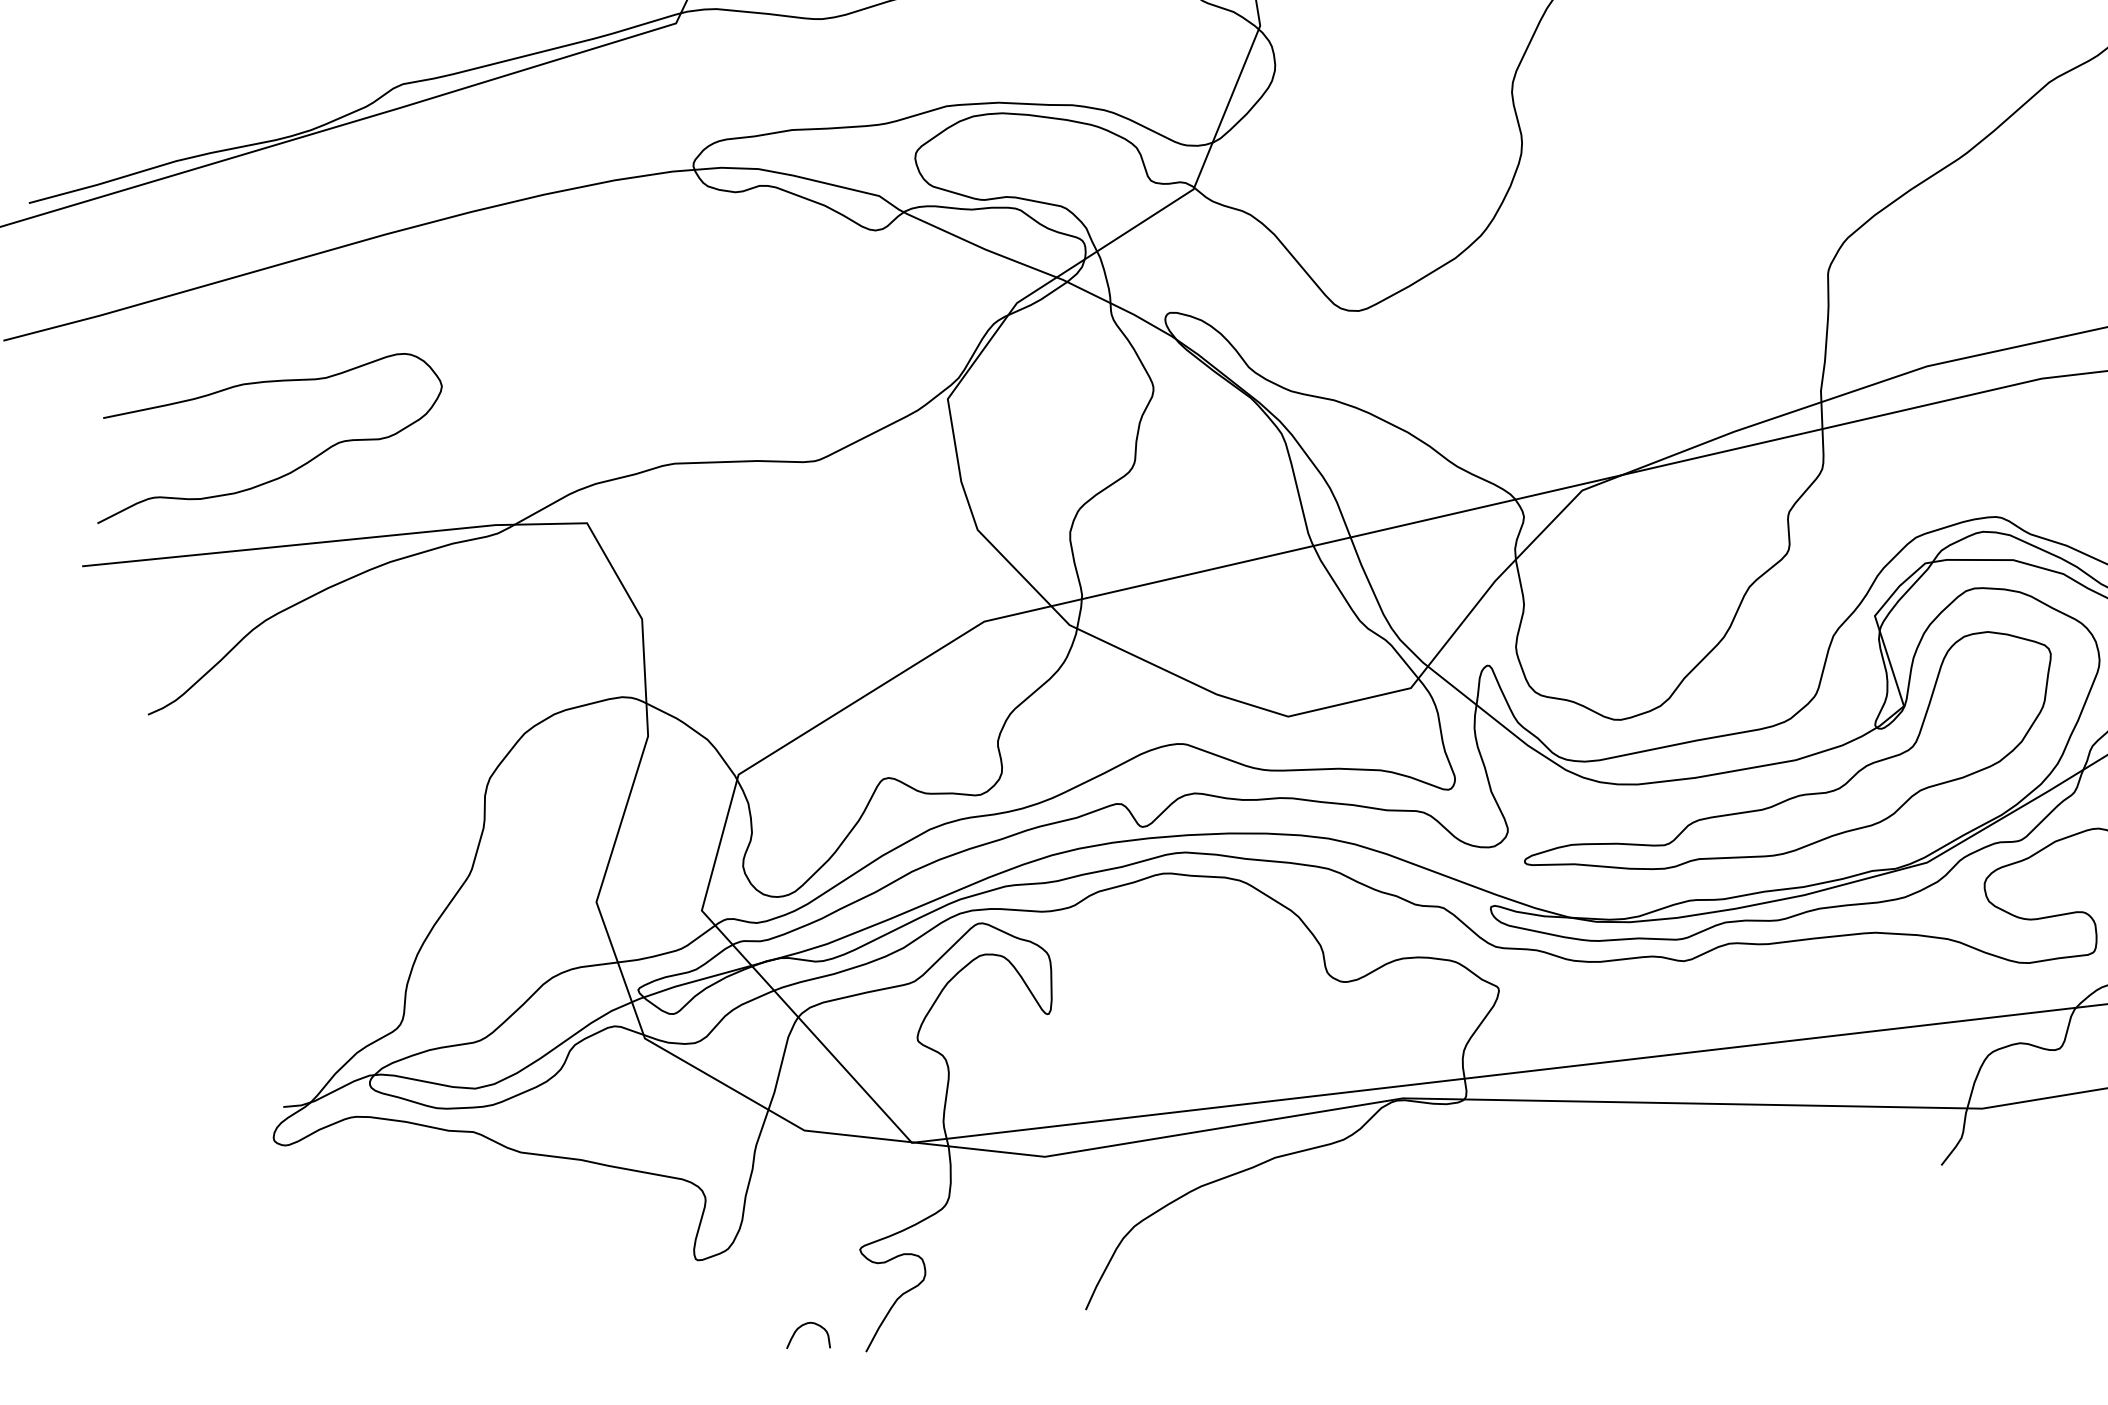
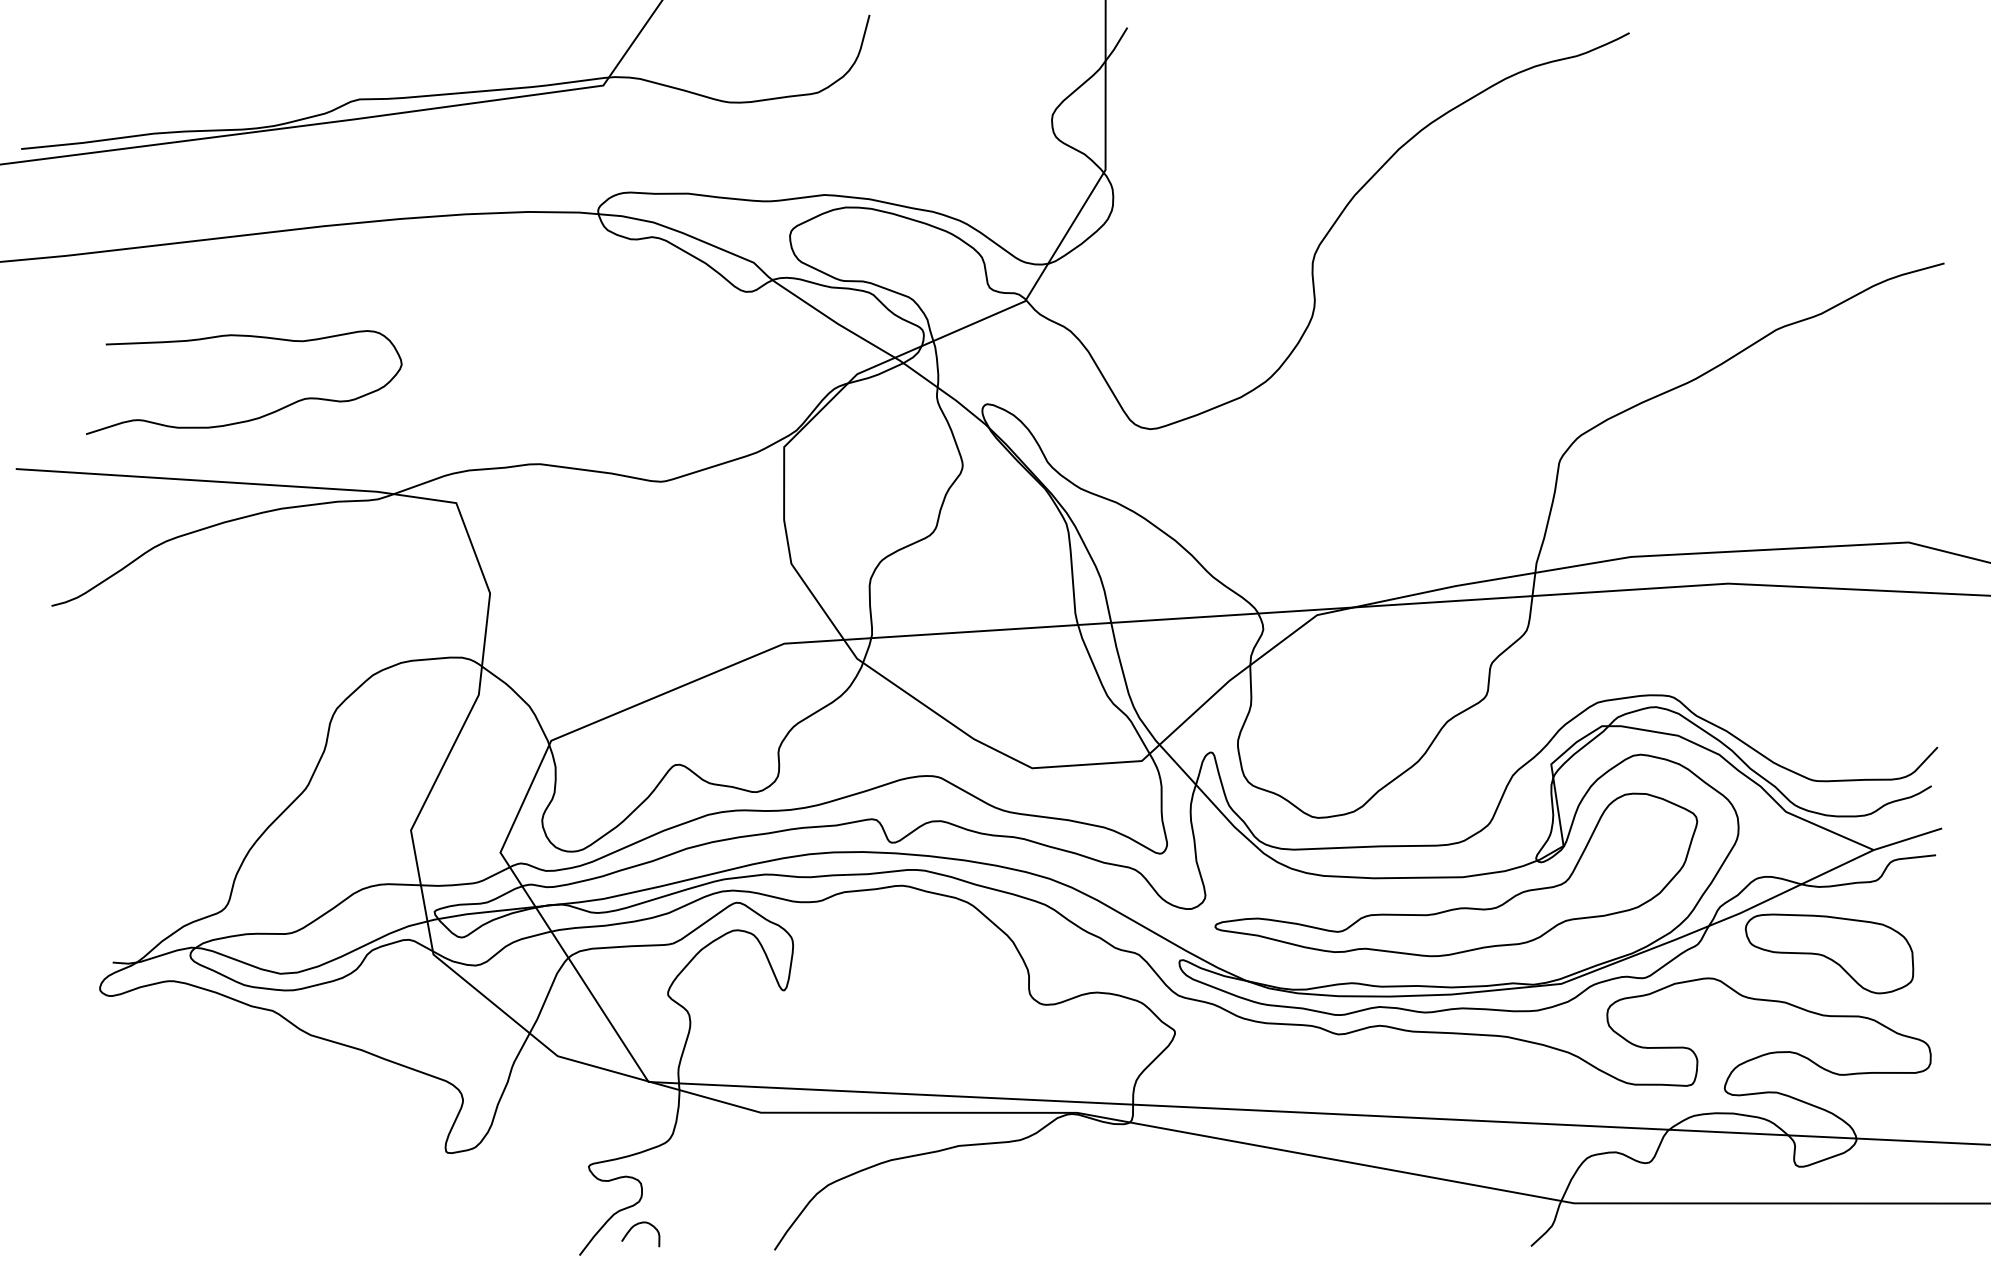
curve: (282, 474) -> (252, 418), moved
curve: (799, 1329) -> (635, 1226), moved

